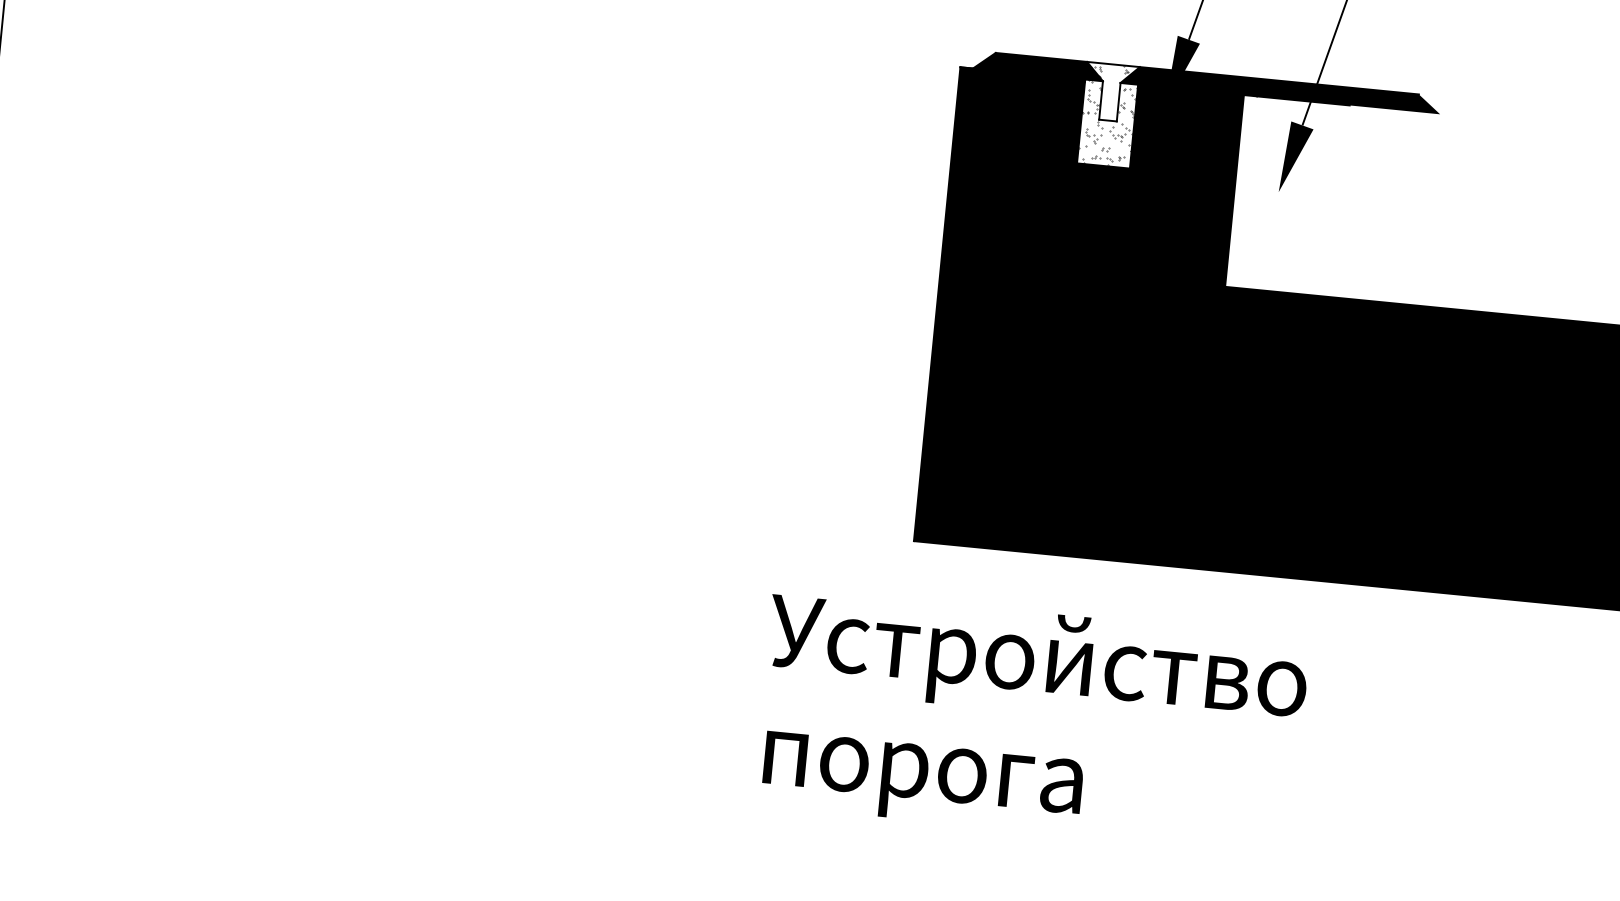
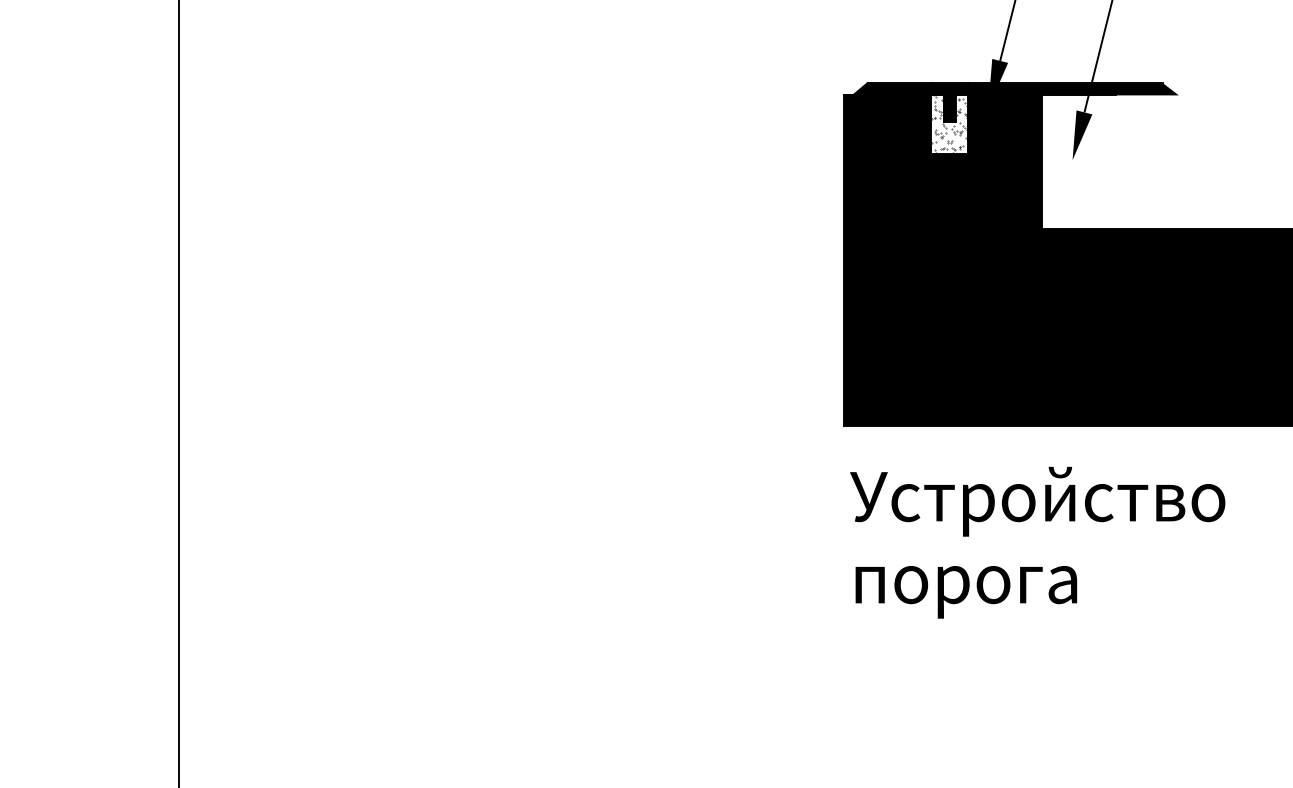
fill: (1110, 92) -> (949, 102), added
text: (1031, 721) -> (1037, 542), moved

